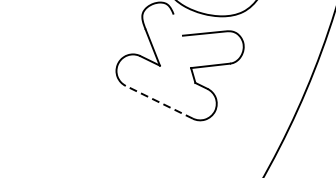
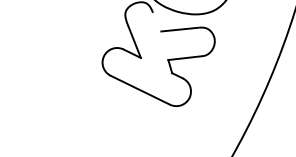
line: (159, 102) -> (140, 90), dashed -> solid

